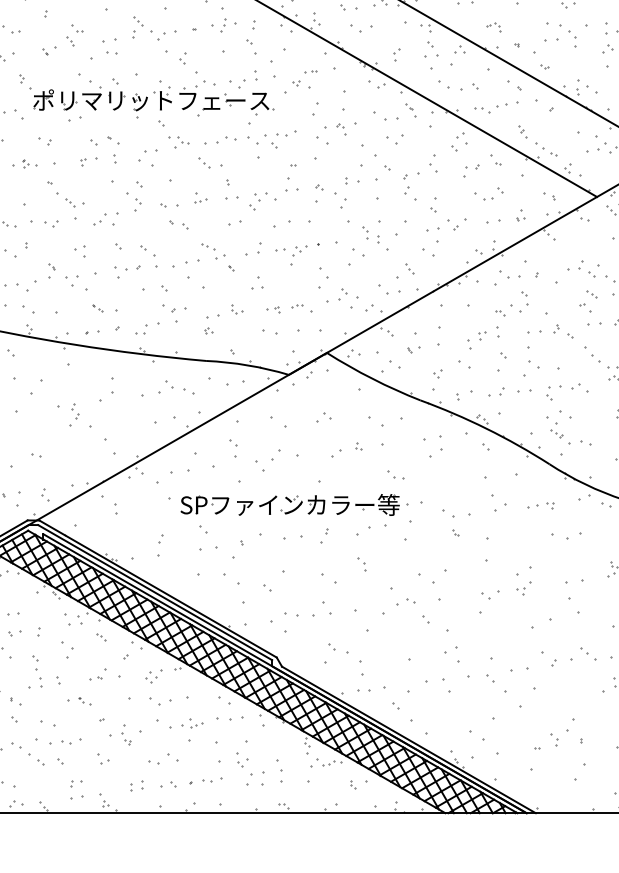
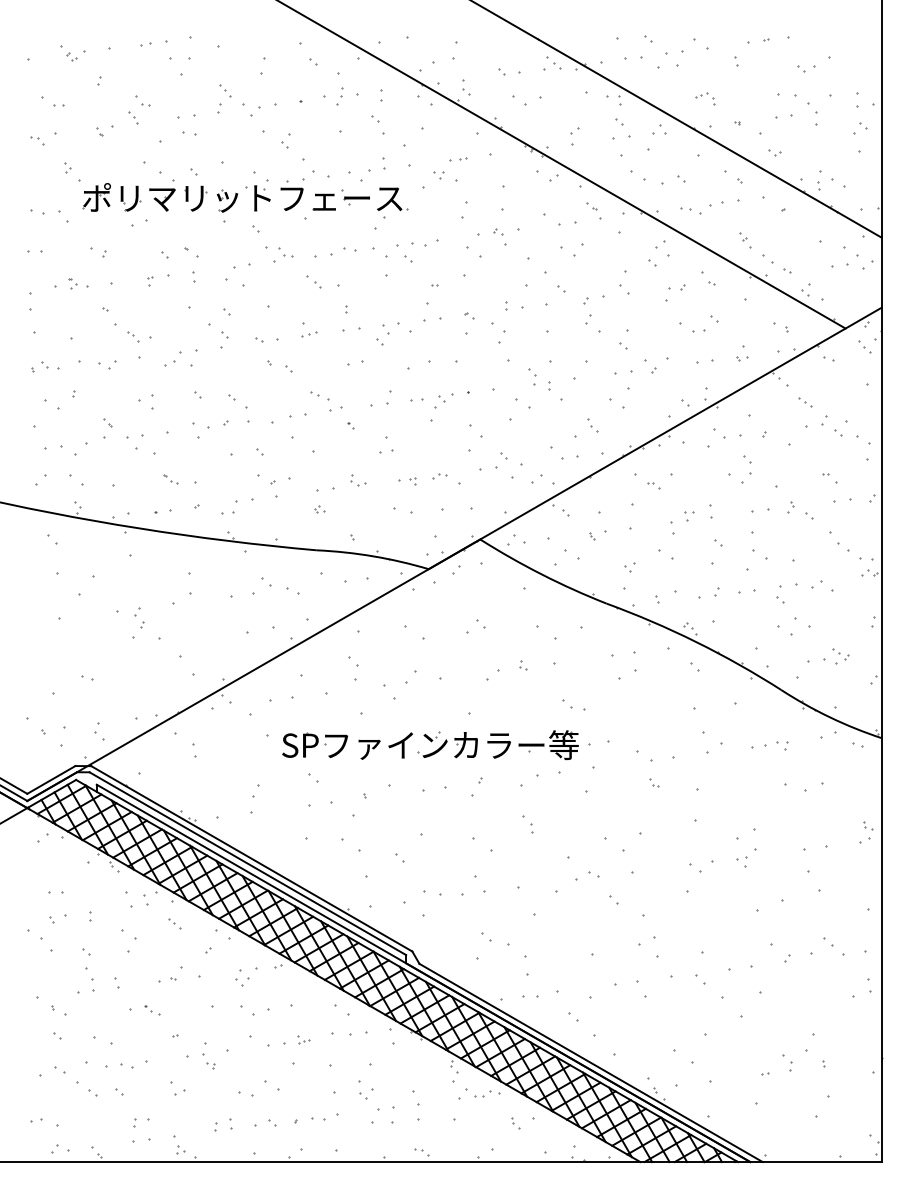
part: (591, 293) -> (805, 402), moved
part: (500, 313) -> (653, 485), moved
part: (556, 434) -> (840, 654), moved
part: (196, 722) -> (303, 1039), size x0.62

